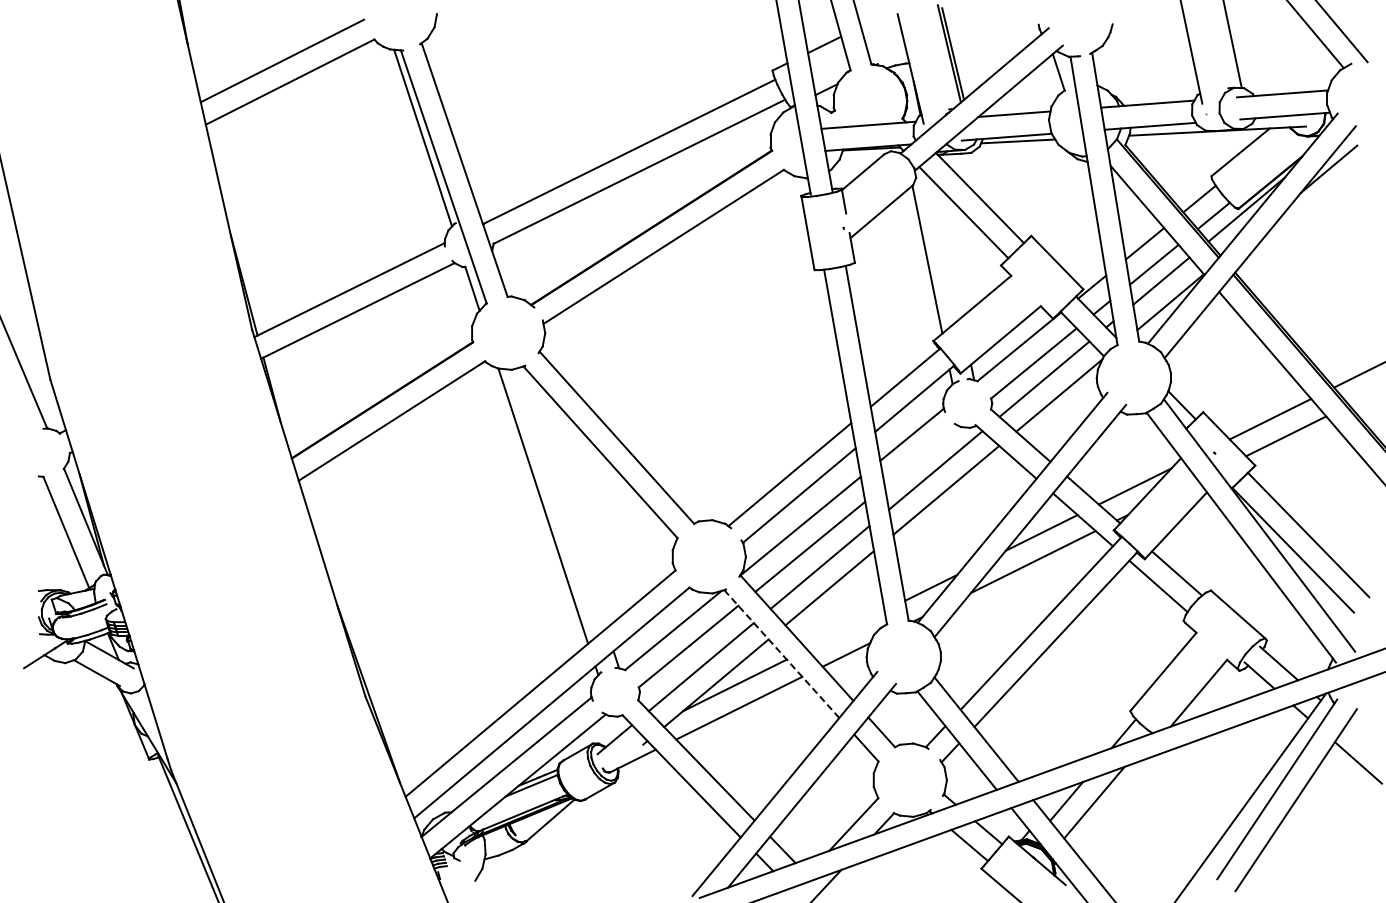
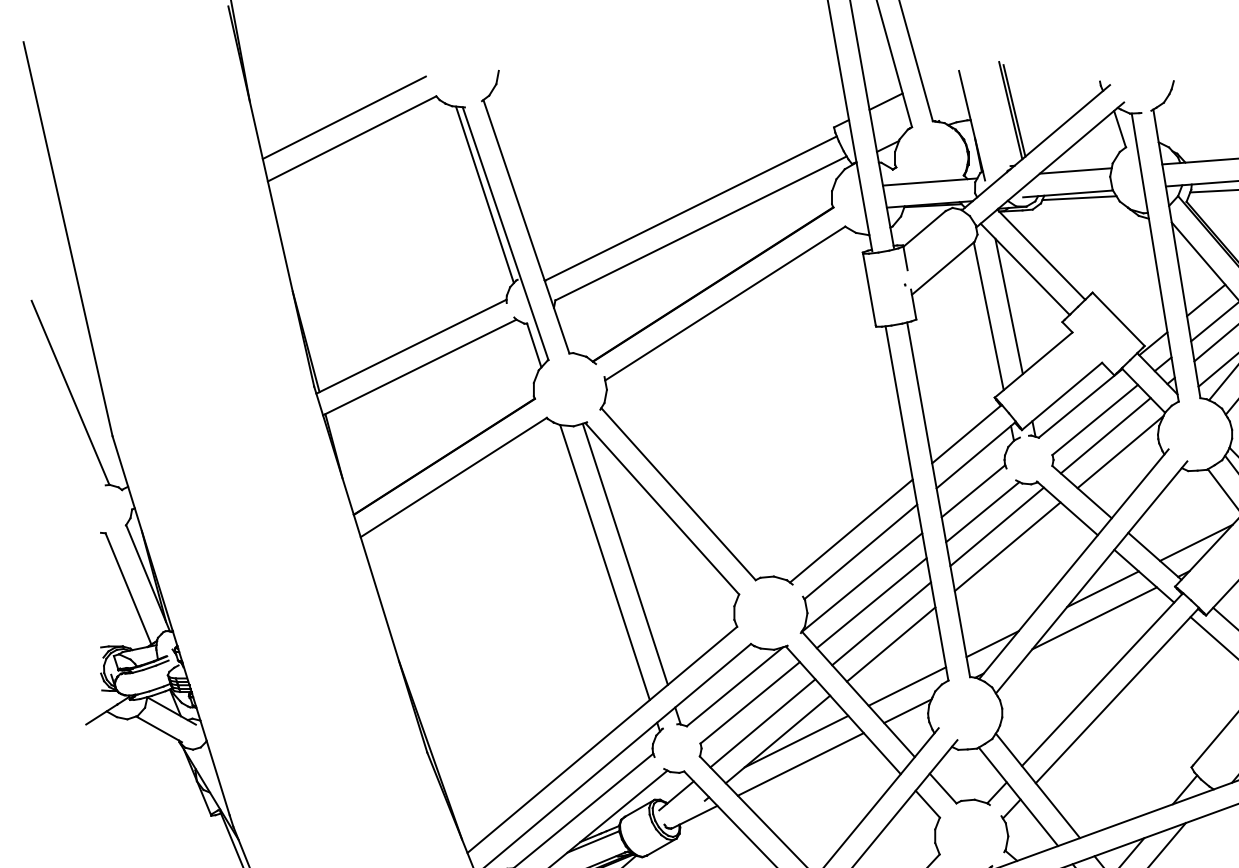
line: (947, 249) -> (1008, 306), added
line: (921, 455) -> (982, 511), added
line: (563, 497) -> (625, 553), added
line: (845, 630) -> (906, 686), added
line: (781, 654) -> (843, 710), dashed -> solid

